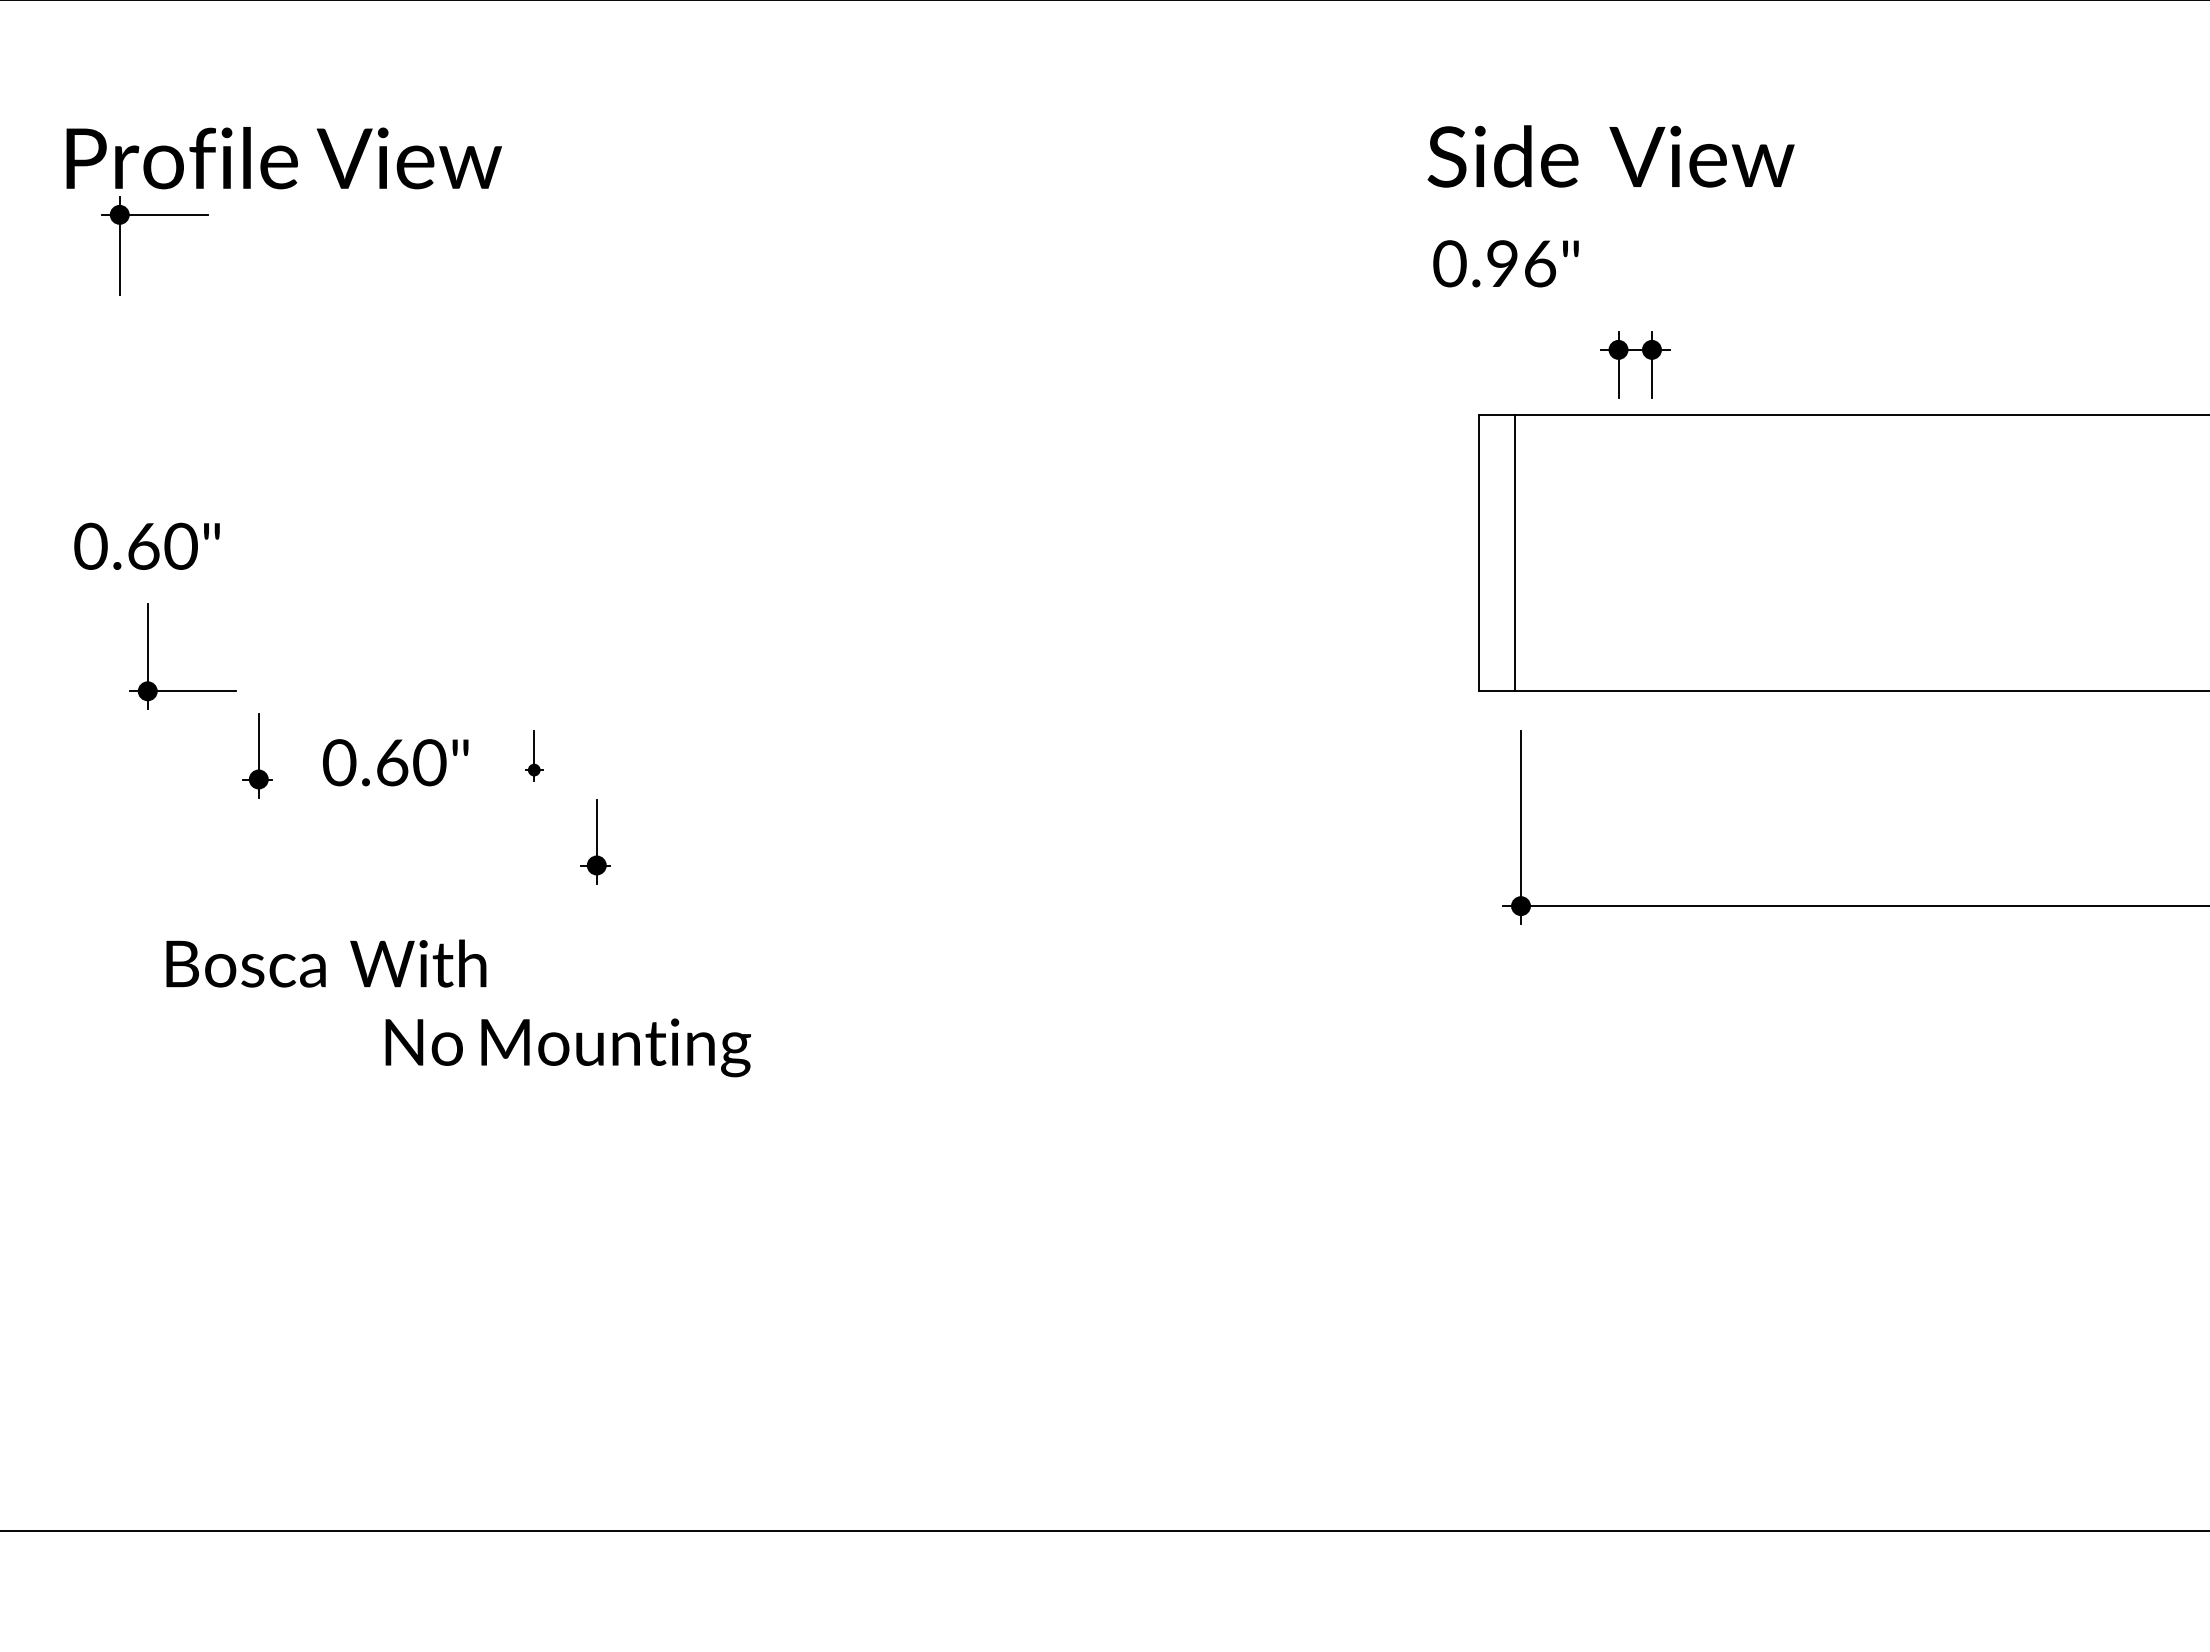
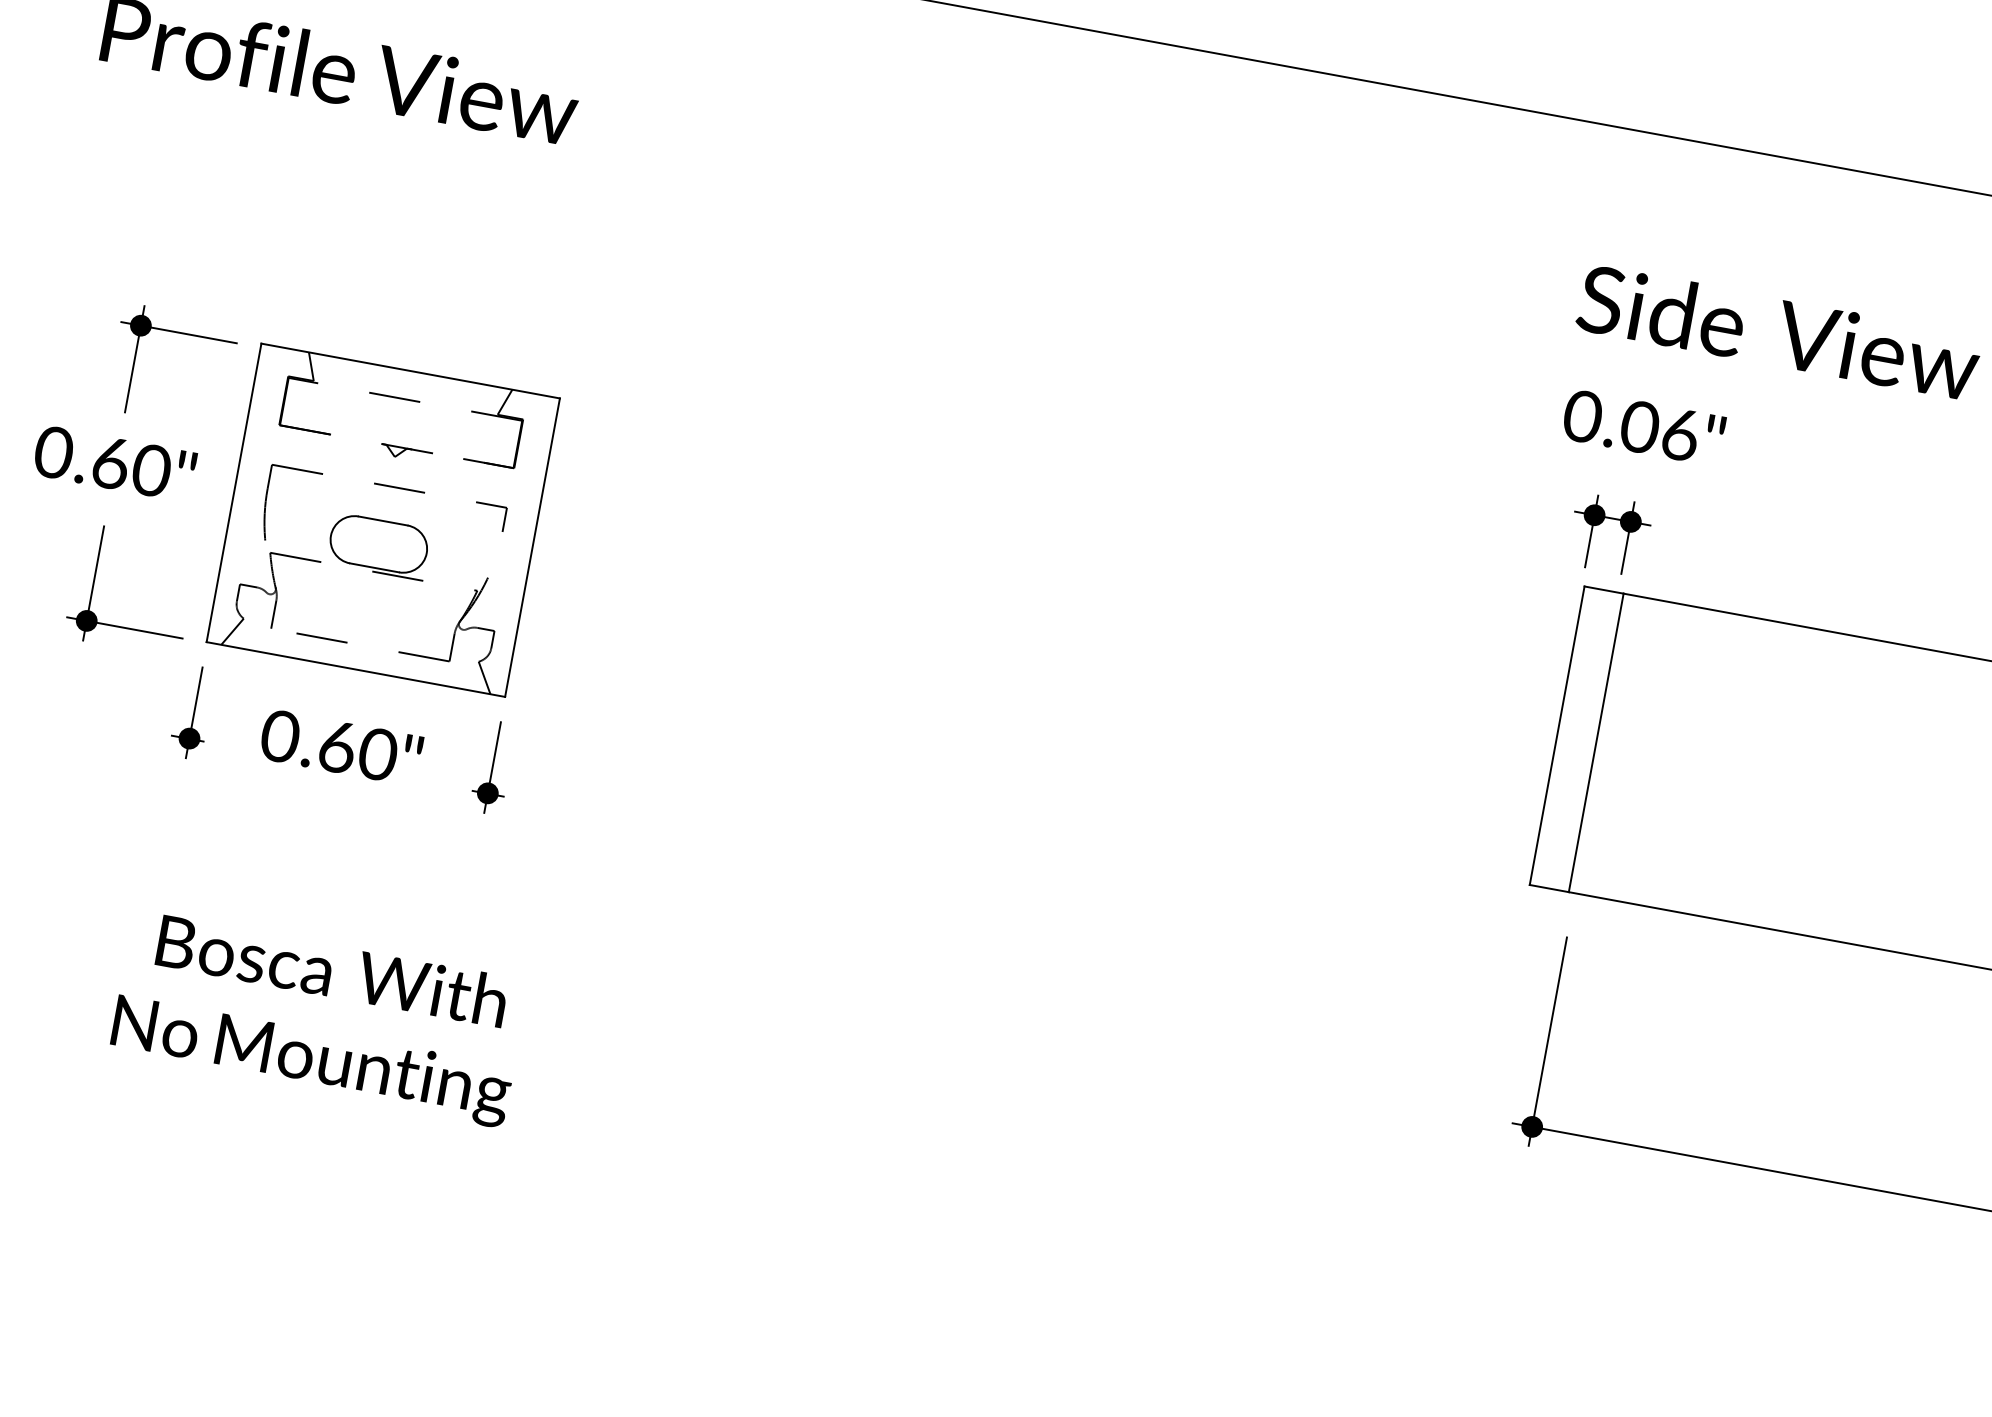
part: (154, 215) -> (178, 333), moved
text: (1502, 264) -> (1639, 427), 0.96" -> 0.06"
part: (1643, 355) -> (1620, 526), moved
part: (395, 552) -> (382, 519), added
part: (534, 755) -> (493, 767), size x1.67
part: (595, 841) -> (542, 872), removed
text: (326, 963) -> (332, 970), moved
text: (567, 1047) -> (310, 1061), moved

